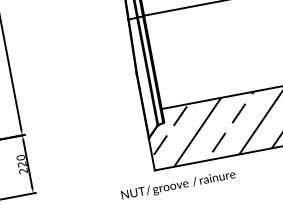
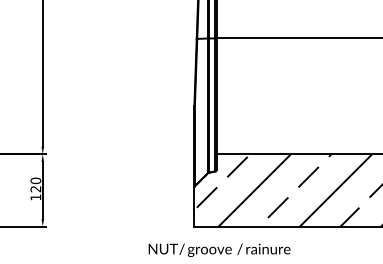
text: (23, 171) -> (35, 197), 220 -> 120

